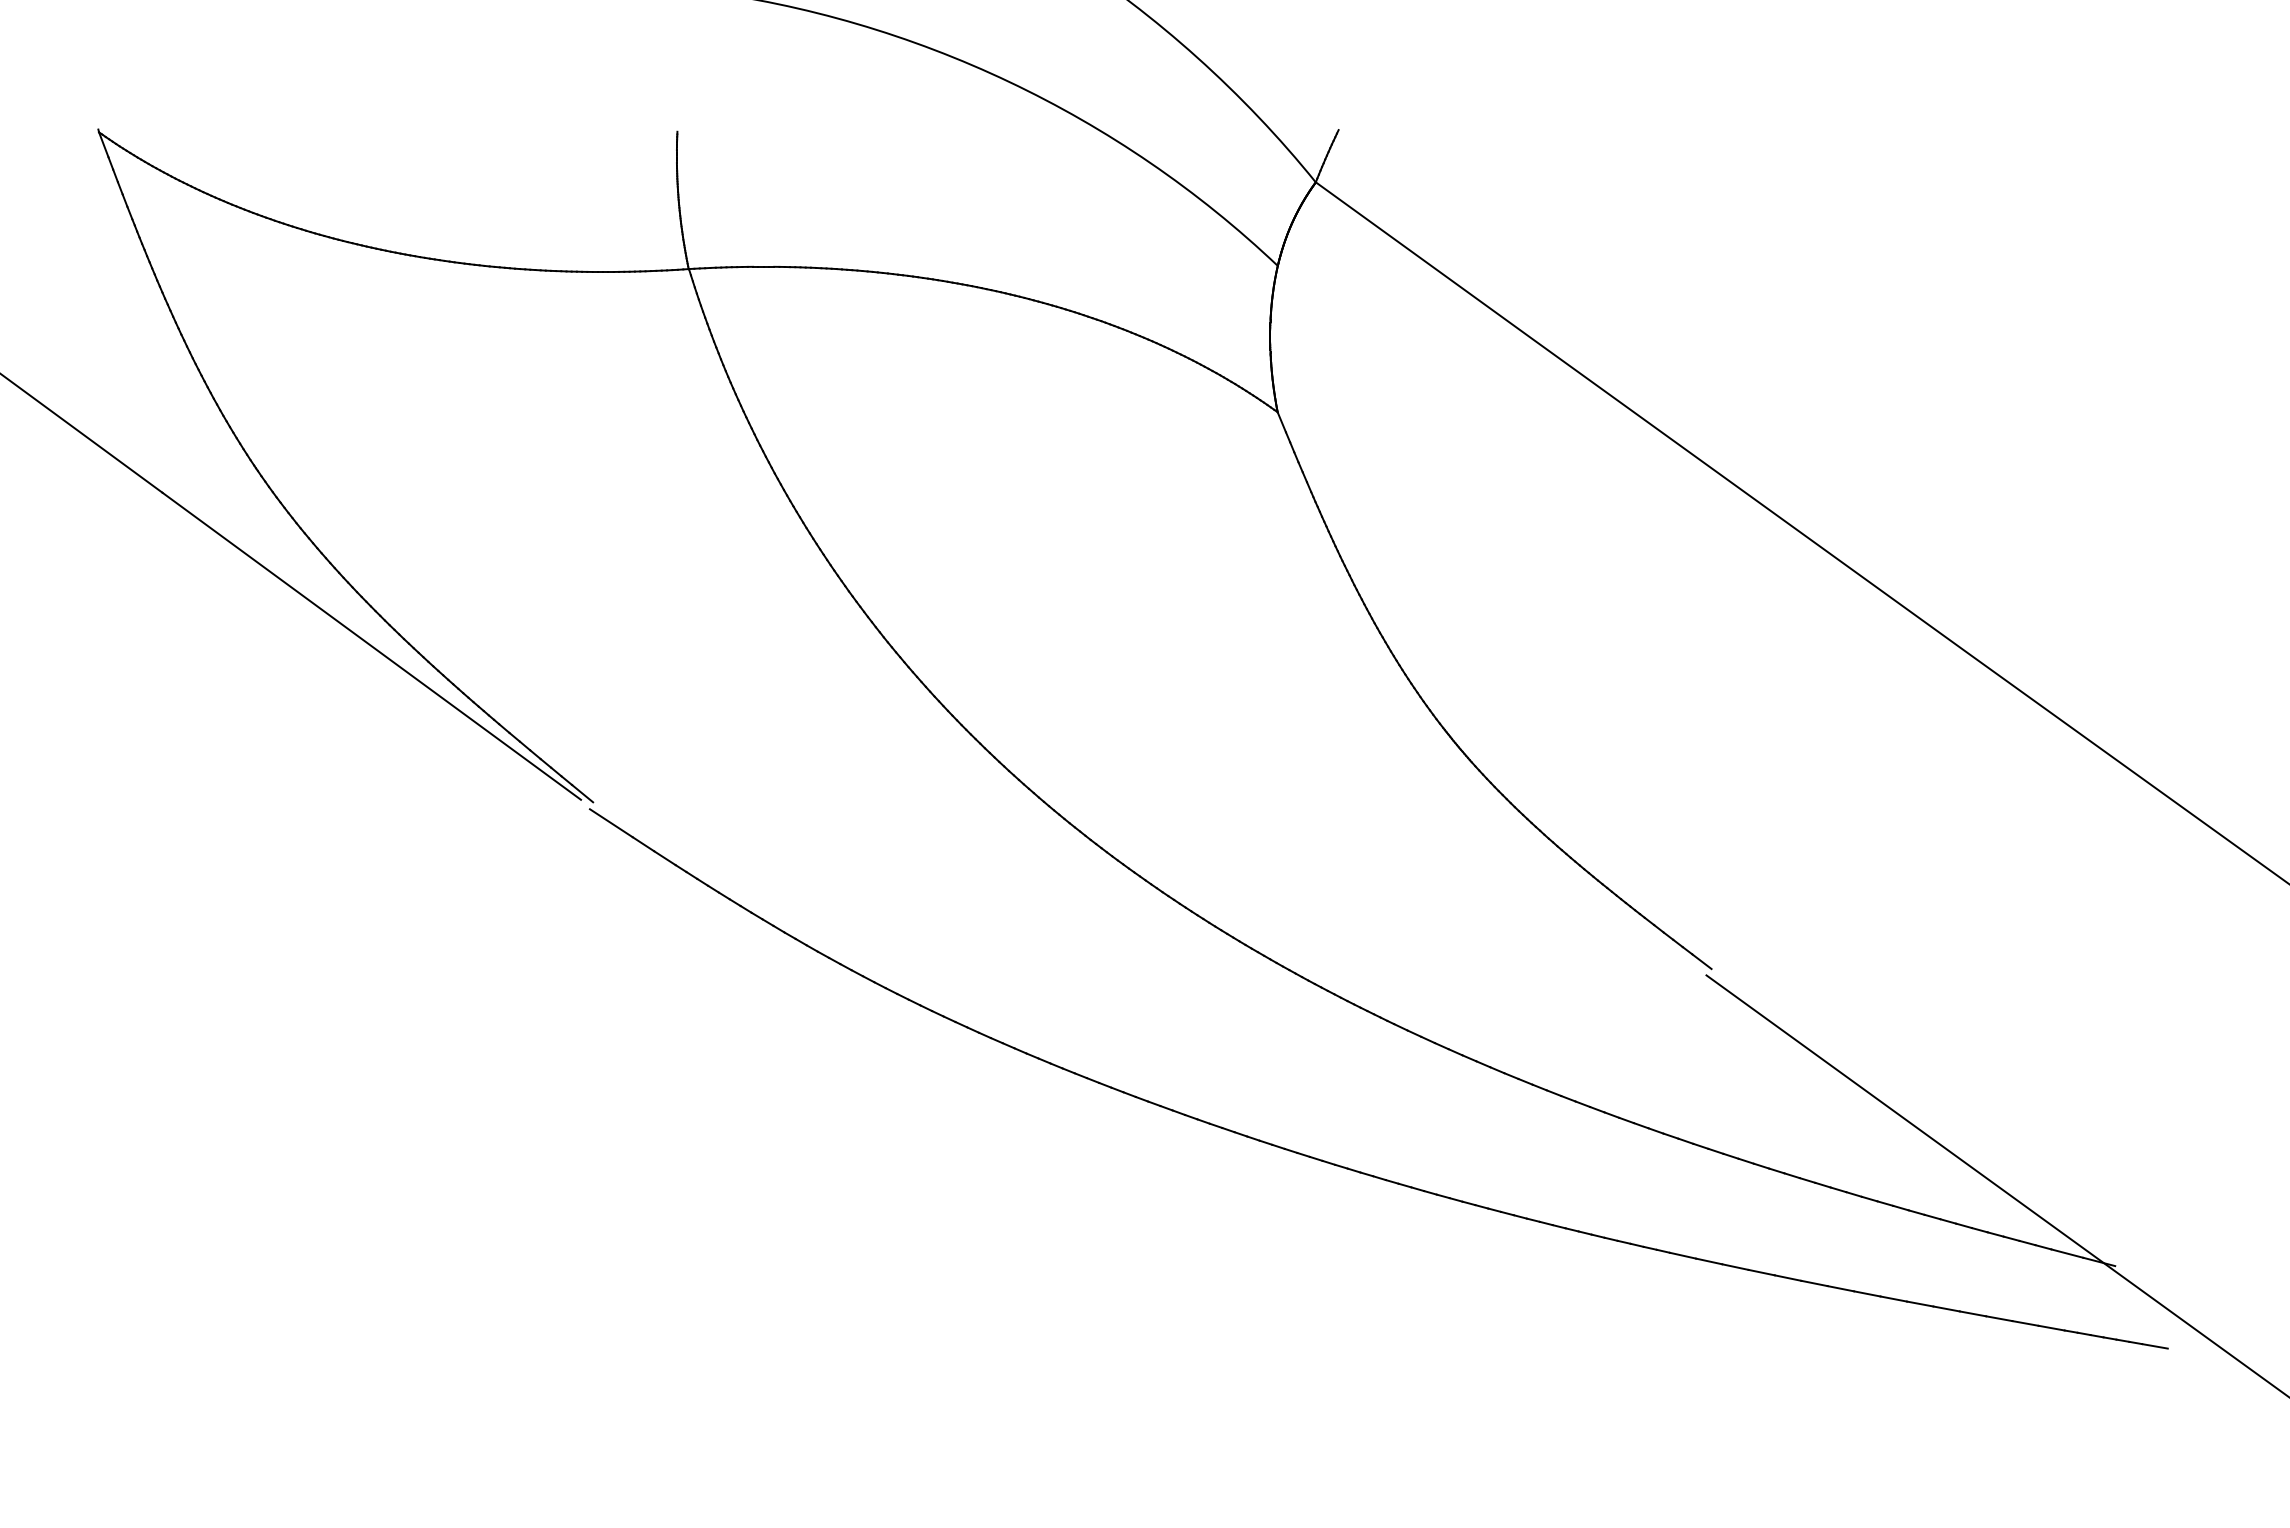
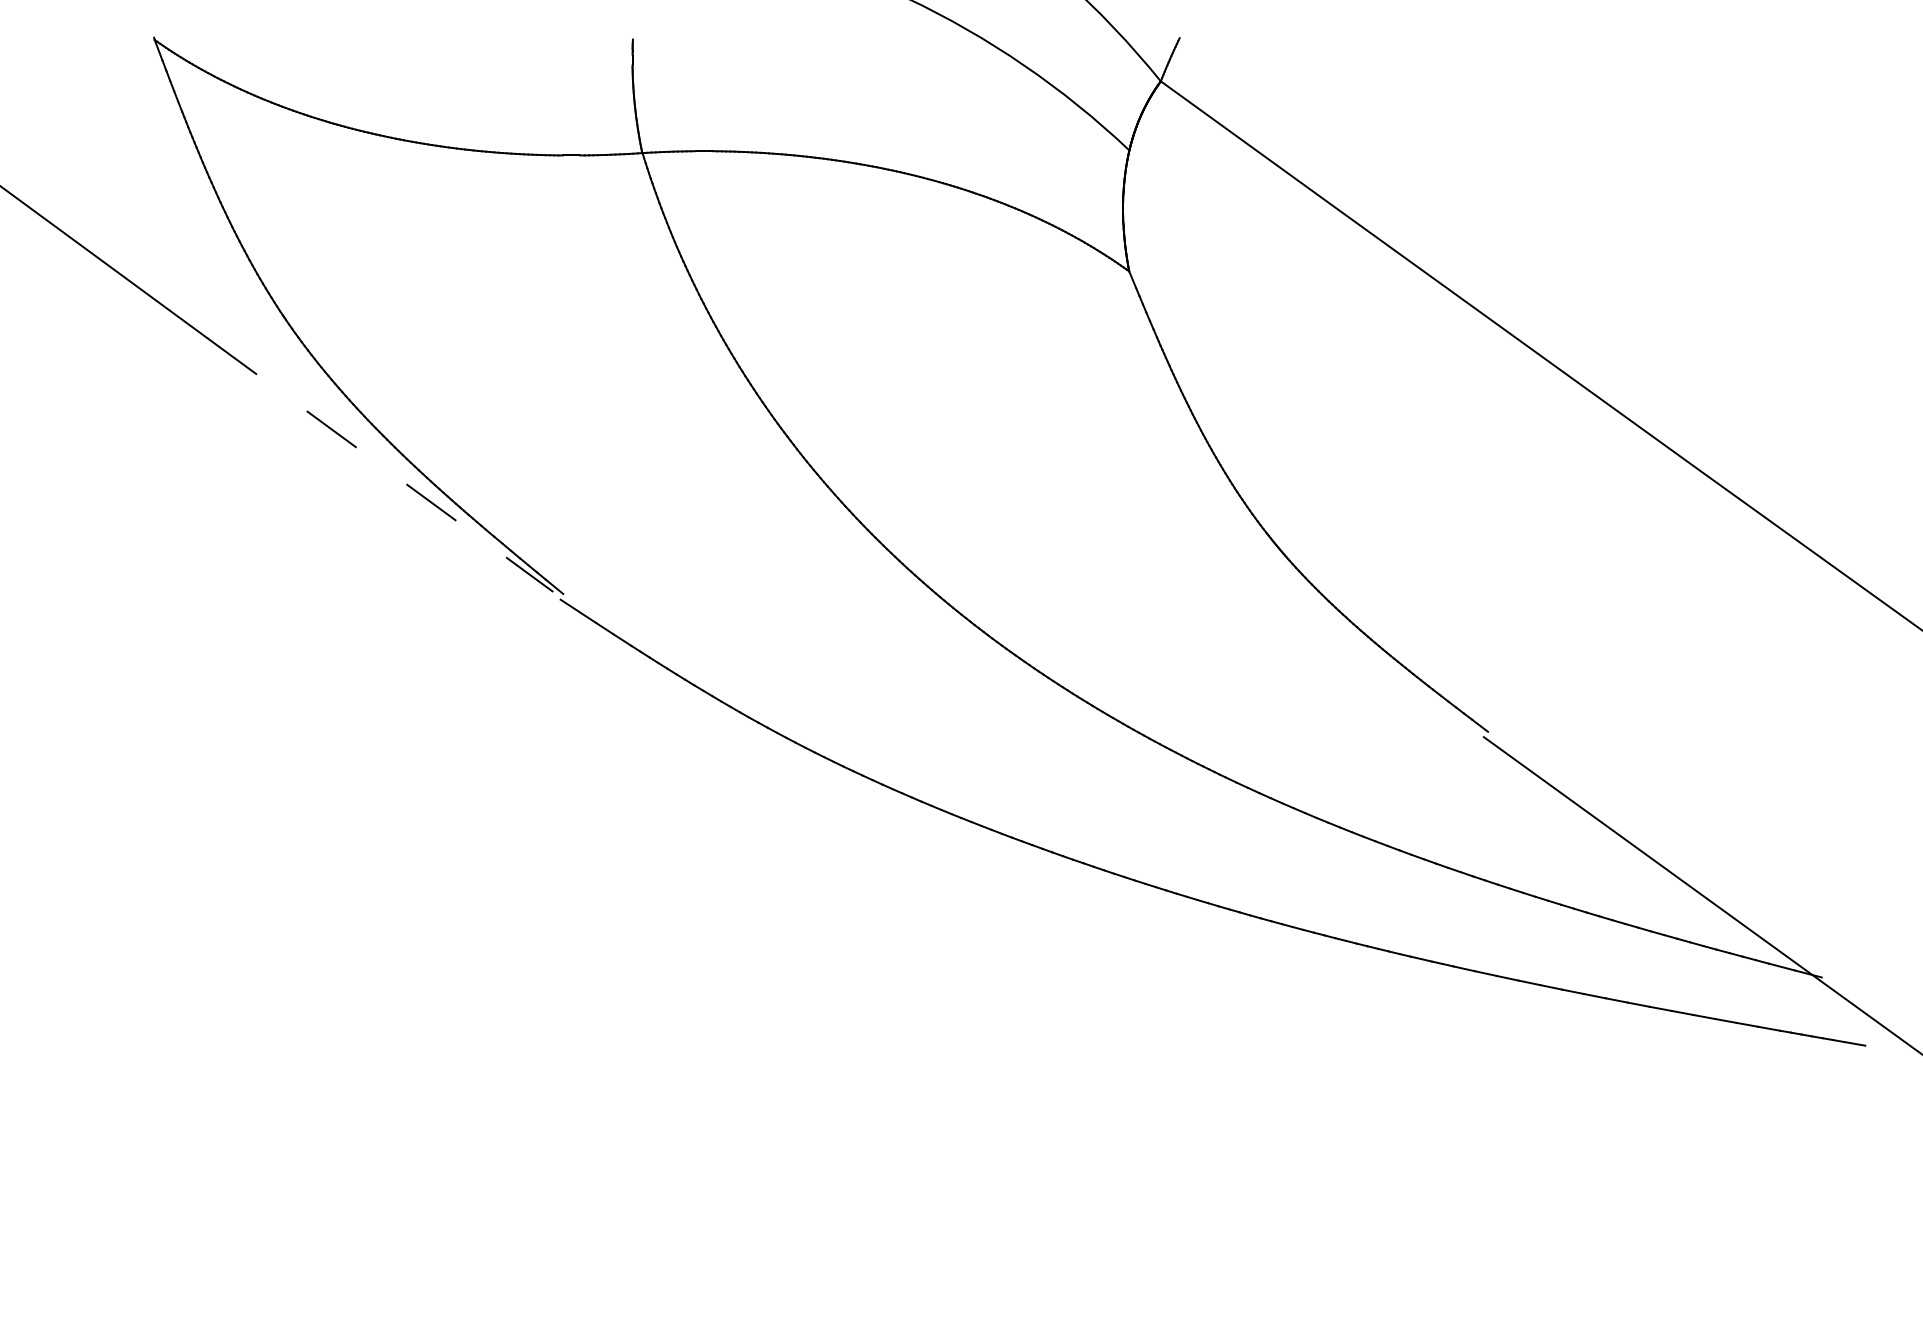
line: (372, 645) -> (380, 464), solid -> dashed

